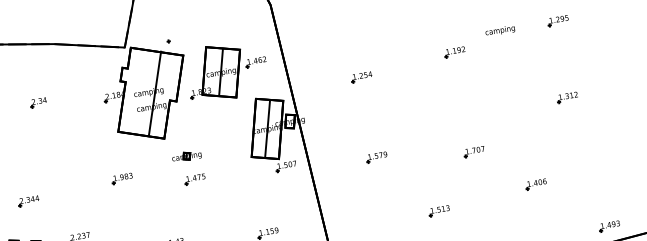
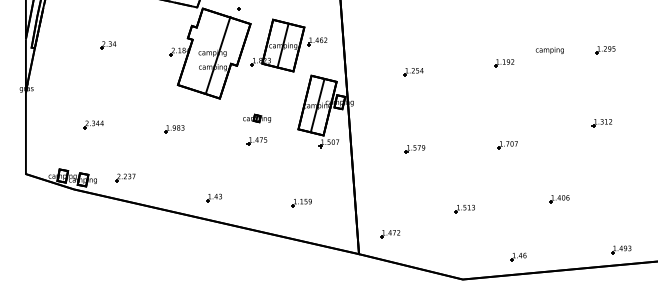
part: (474, 152) -> (507, 145), moved
part: (186, 156) -> (256, 118), moved
part: (194, 179) -> (256, 141), moved
part: (28, 201) -> (93, 124), moved

